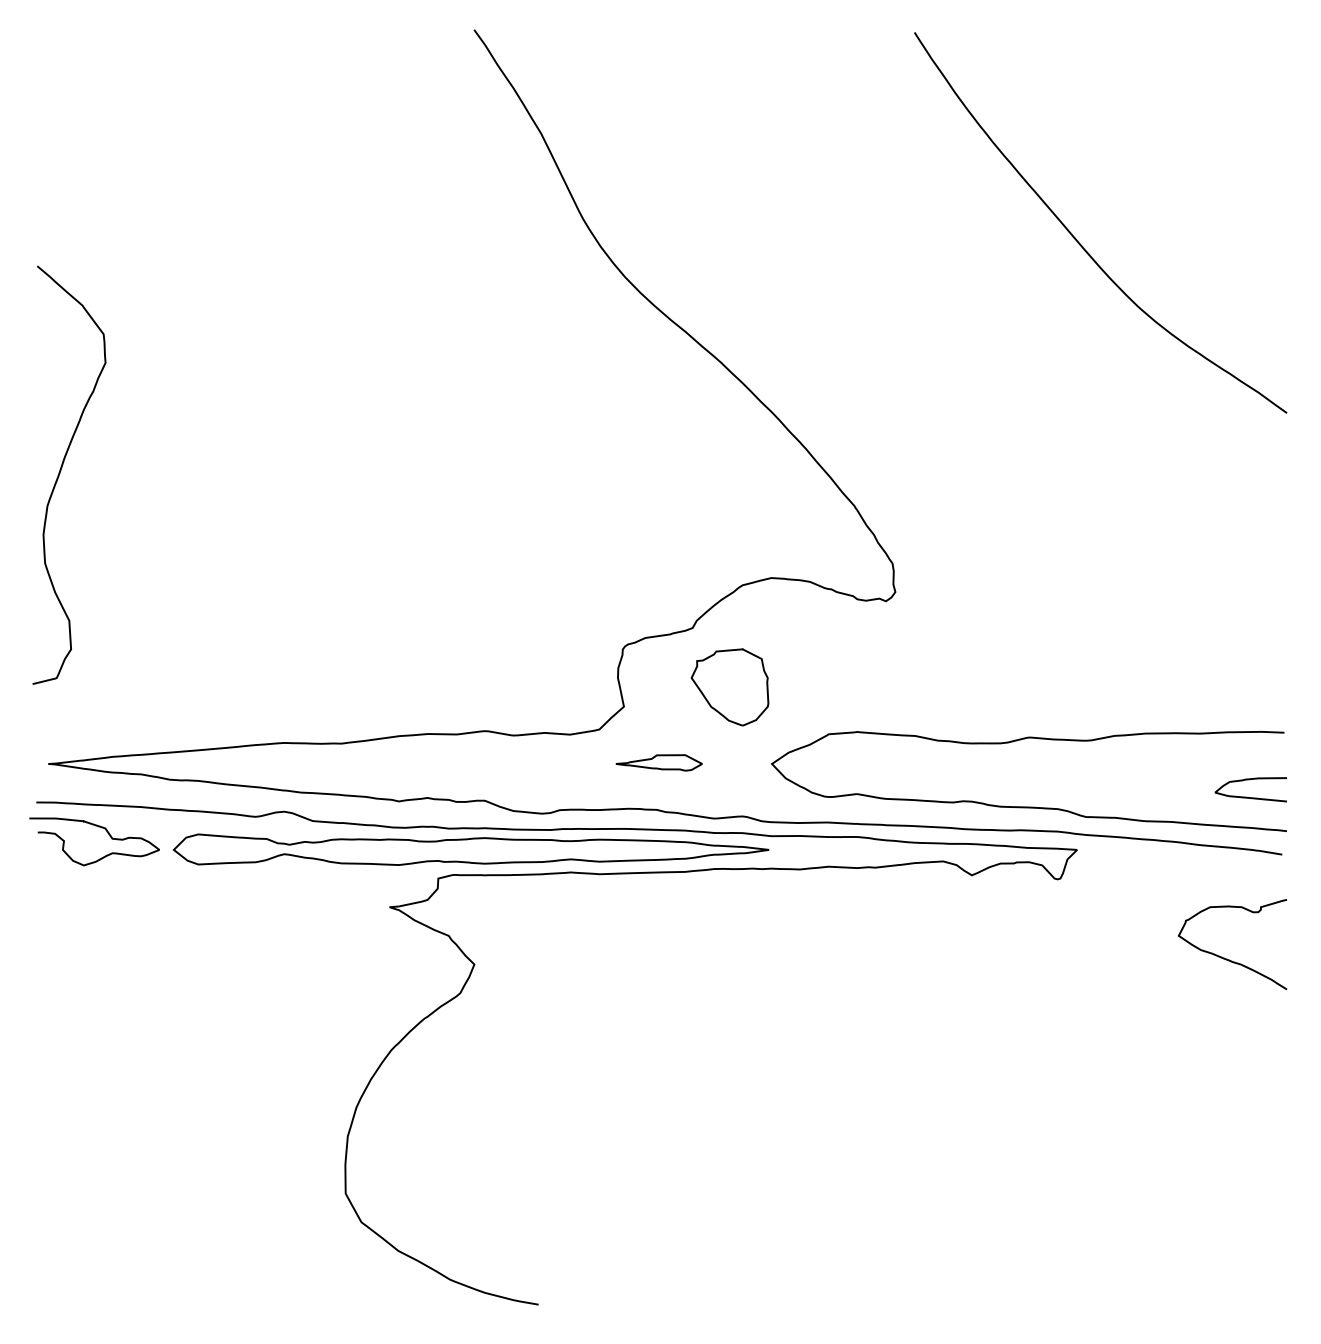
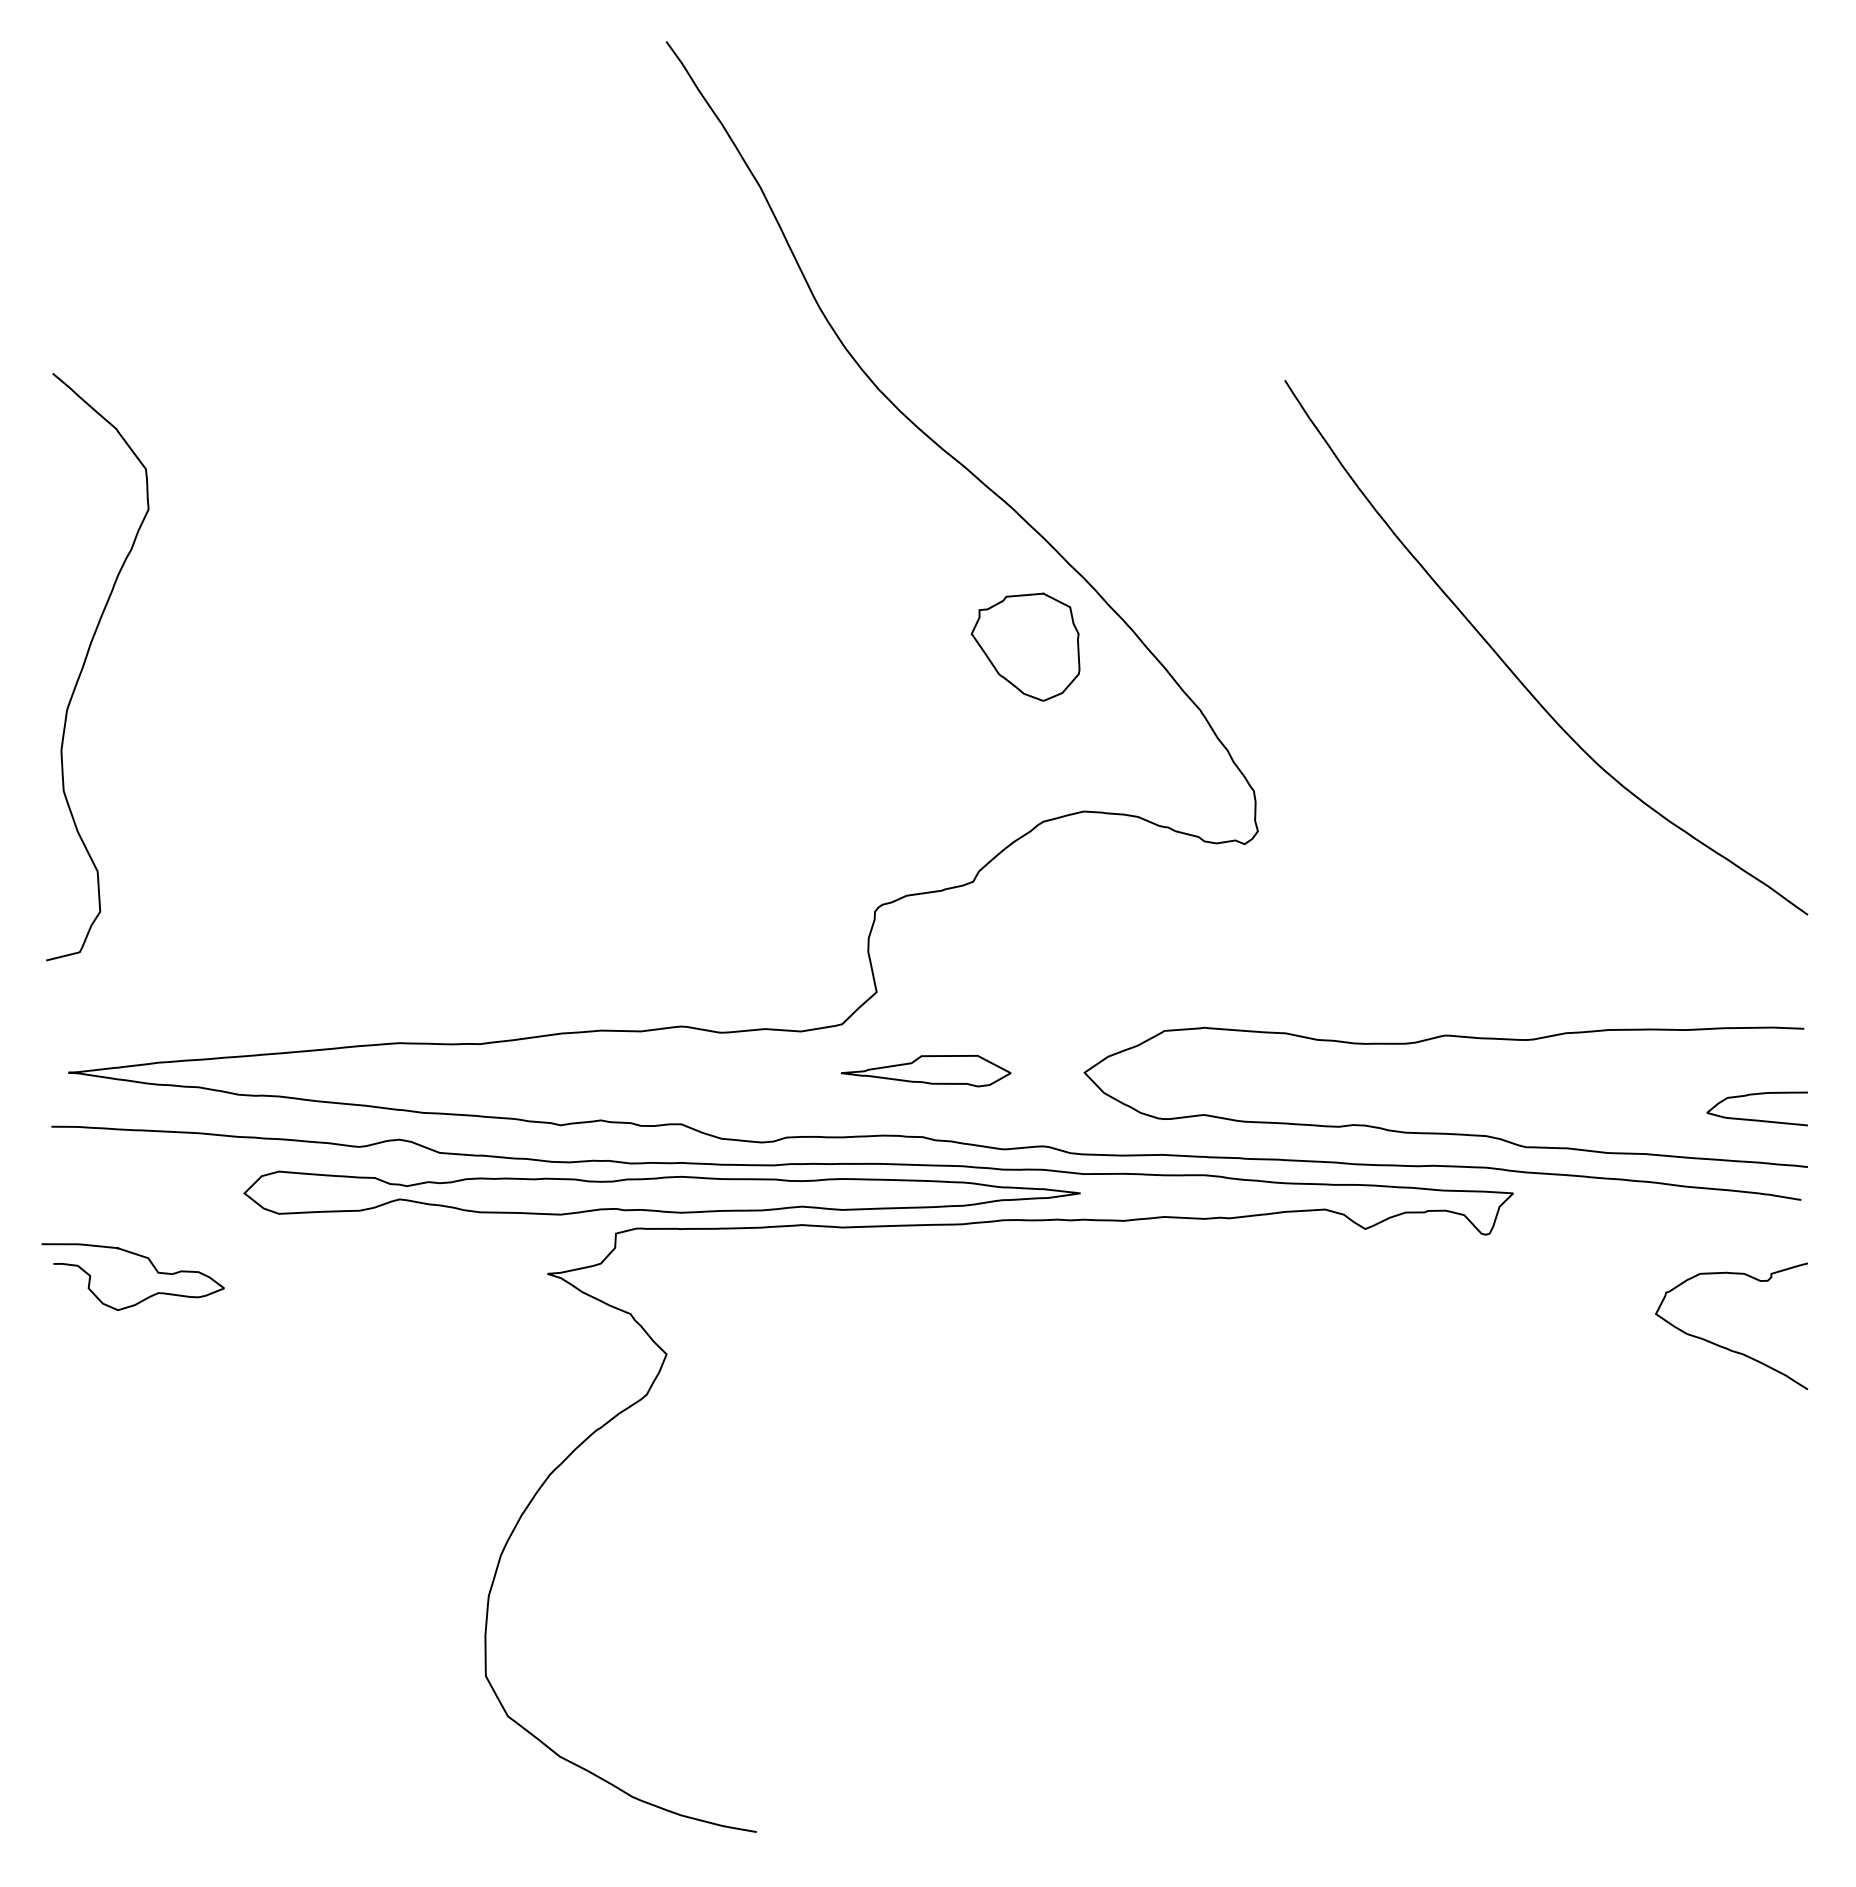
curve: (1080, 243) -> (1517, 676), moved
part: (729, 686) -> (1025, 646), moved
part: (658, 763) -> (925, 1071), size x1.4
curve: (99, 827) -> (139, 1256), moved

